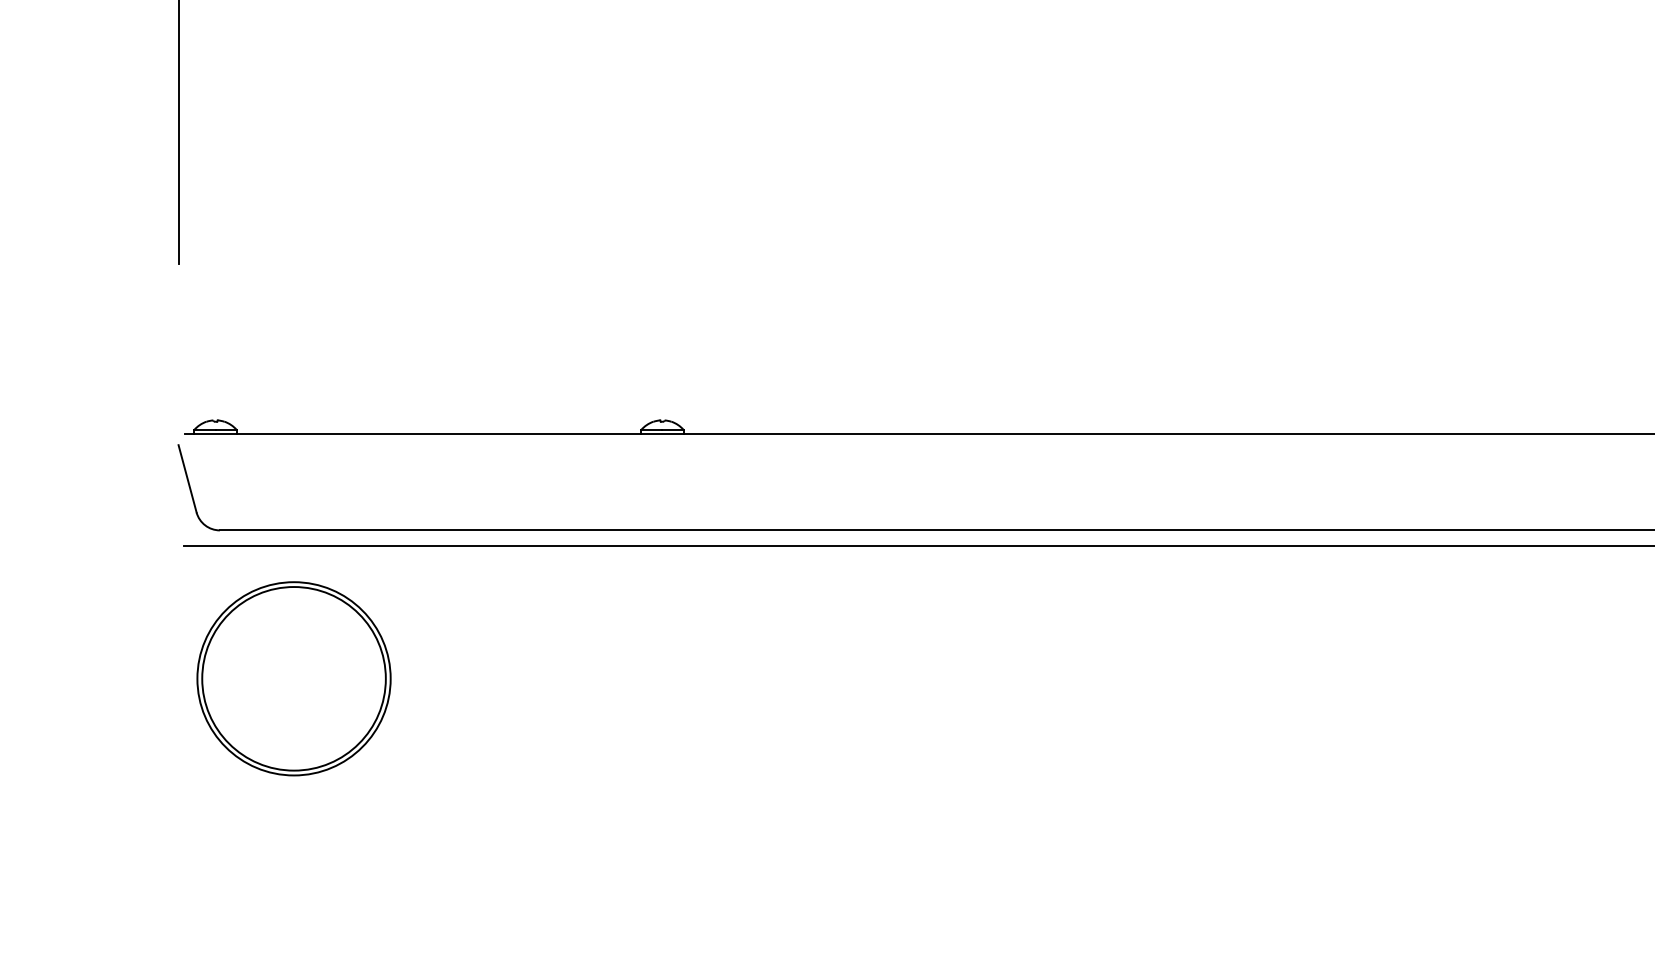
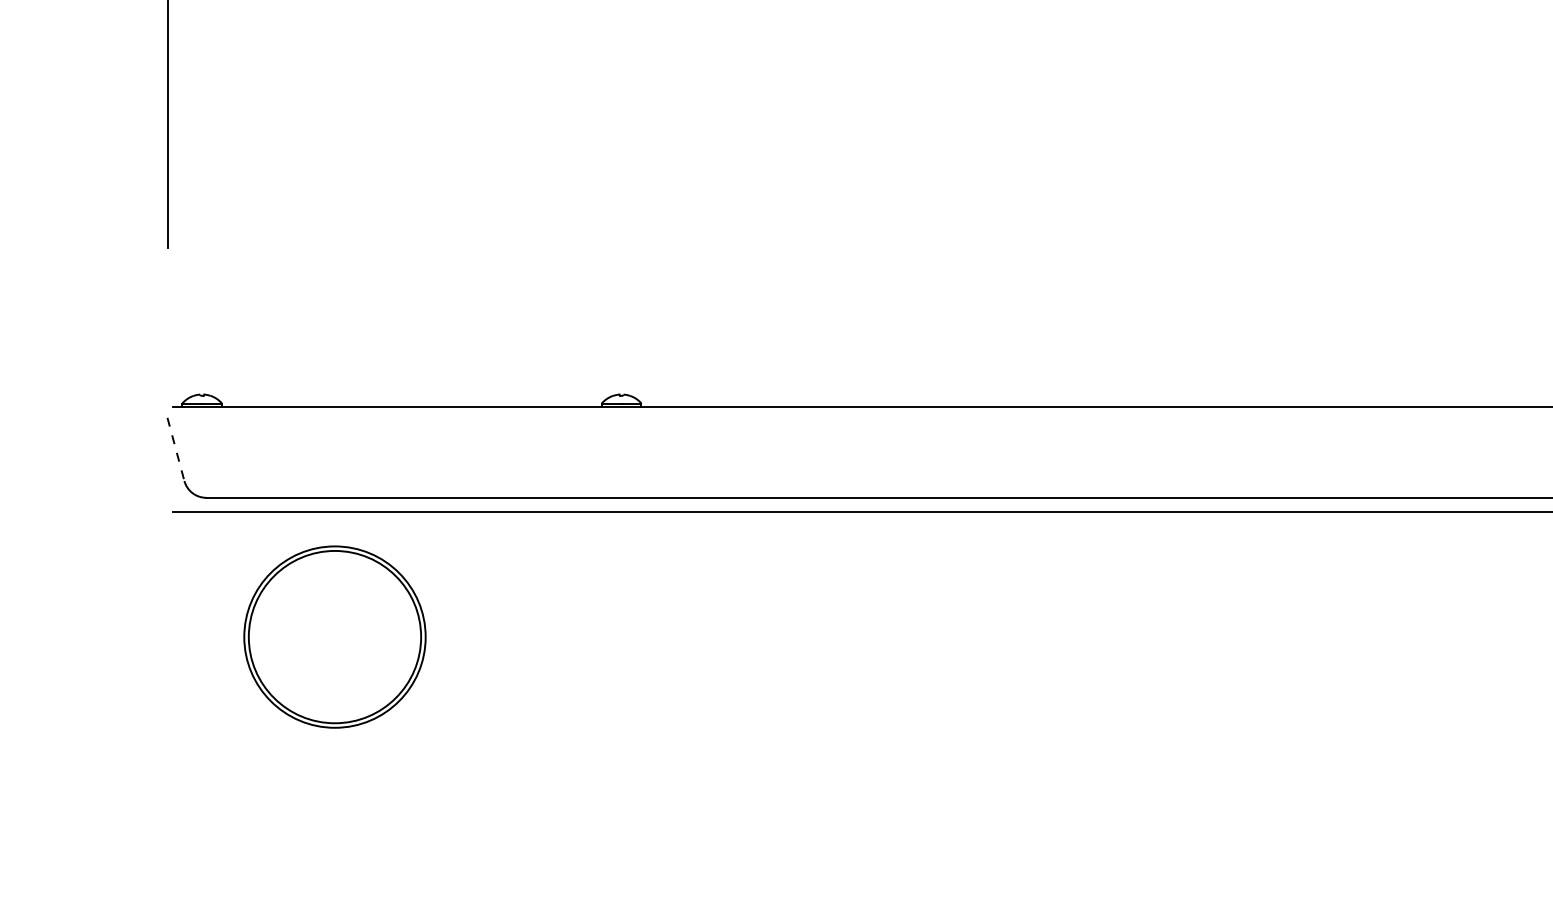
line: (187, 478) -> (175, 449), solid -> dashed
part: (293, 678) -> (334, 636), moved

